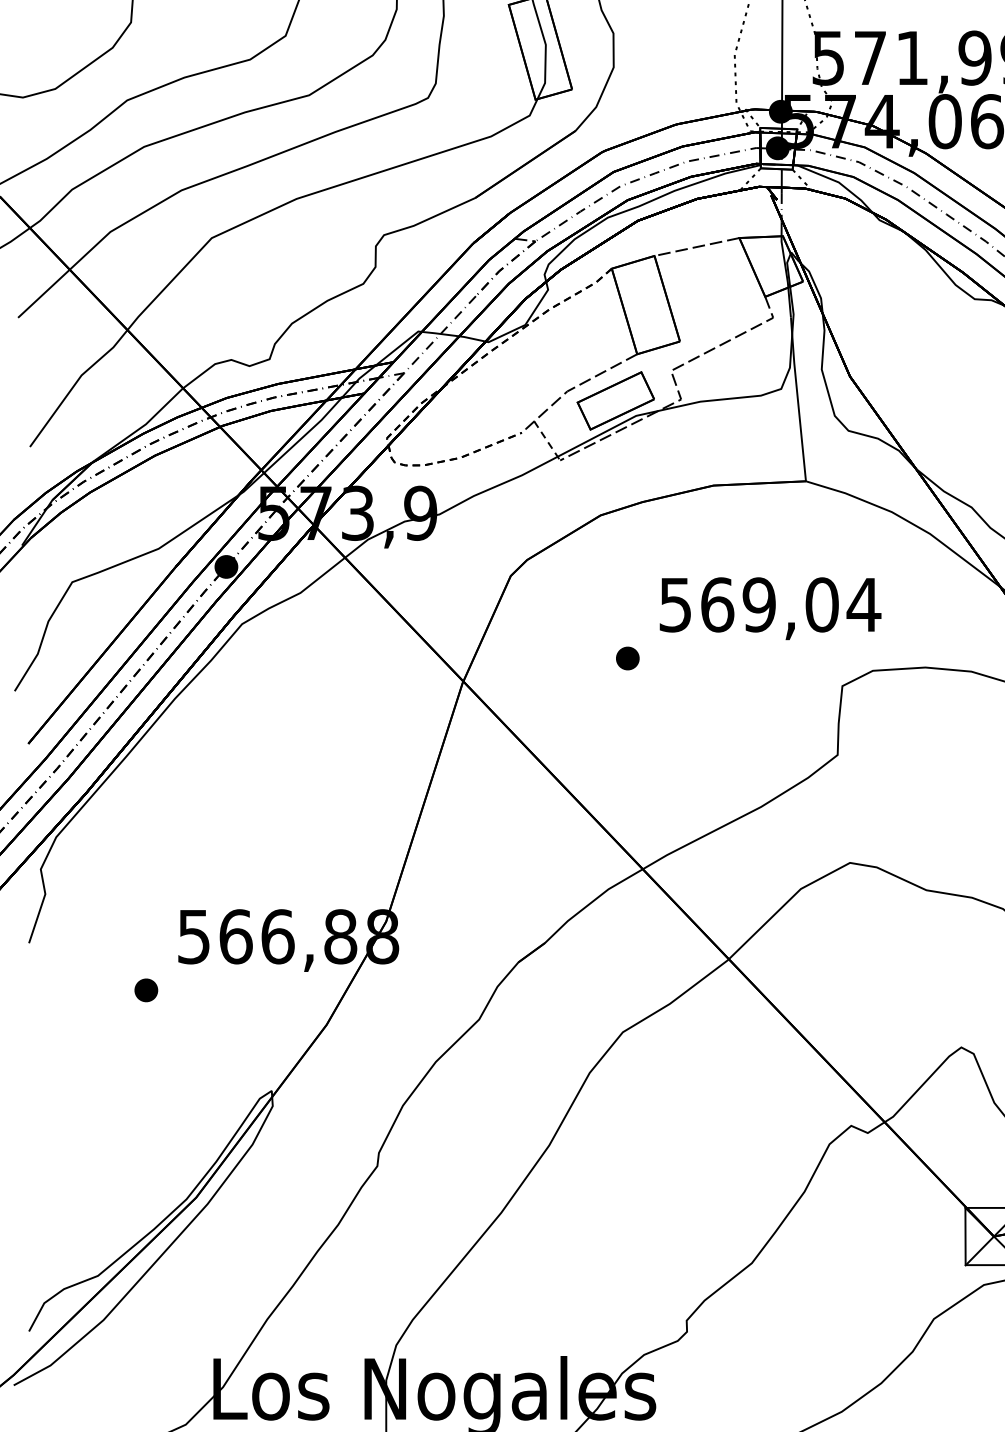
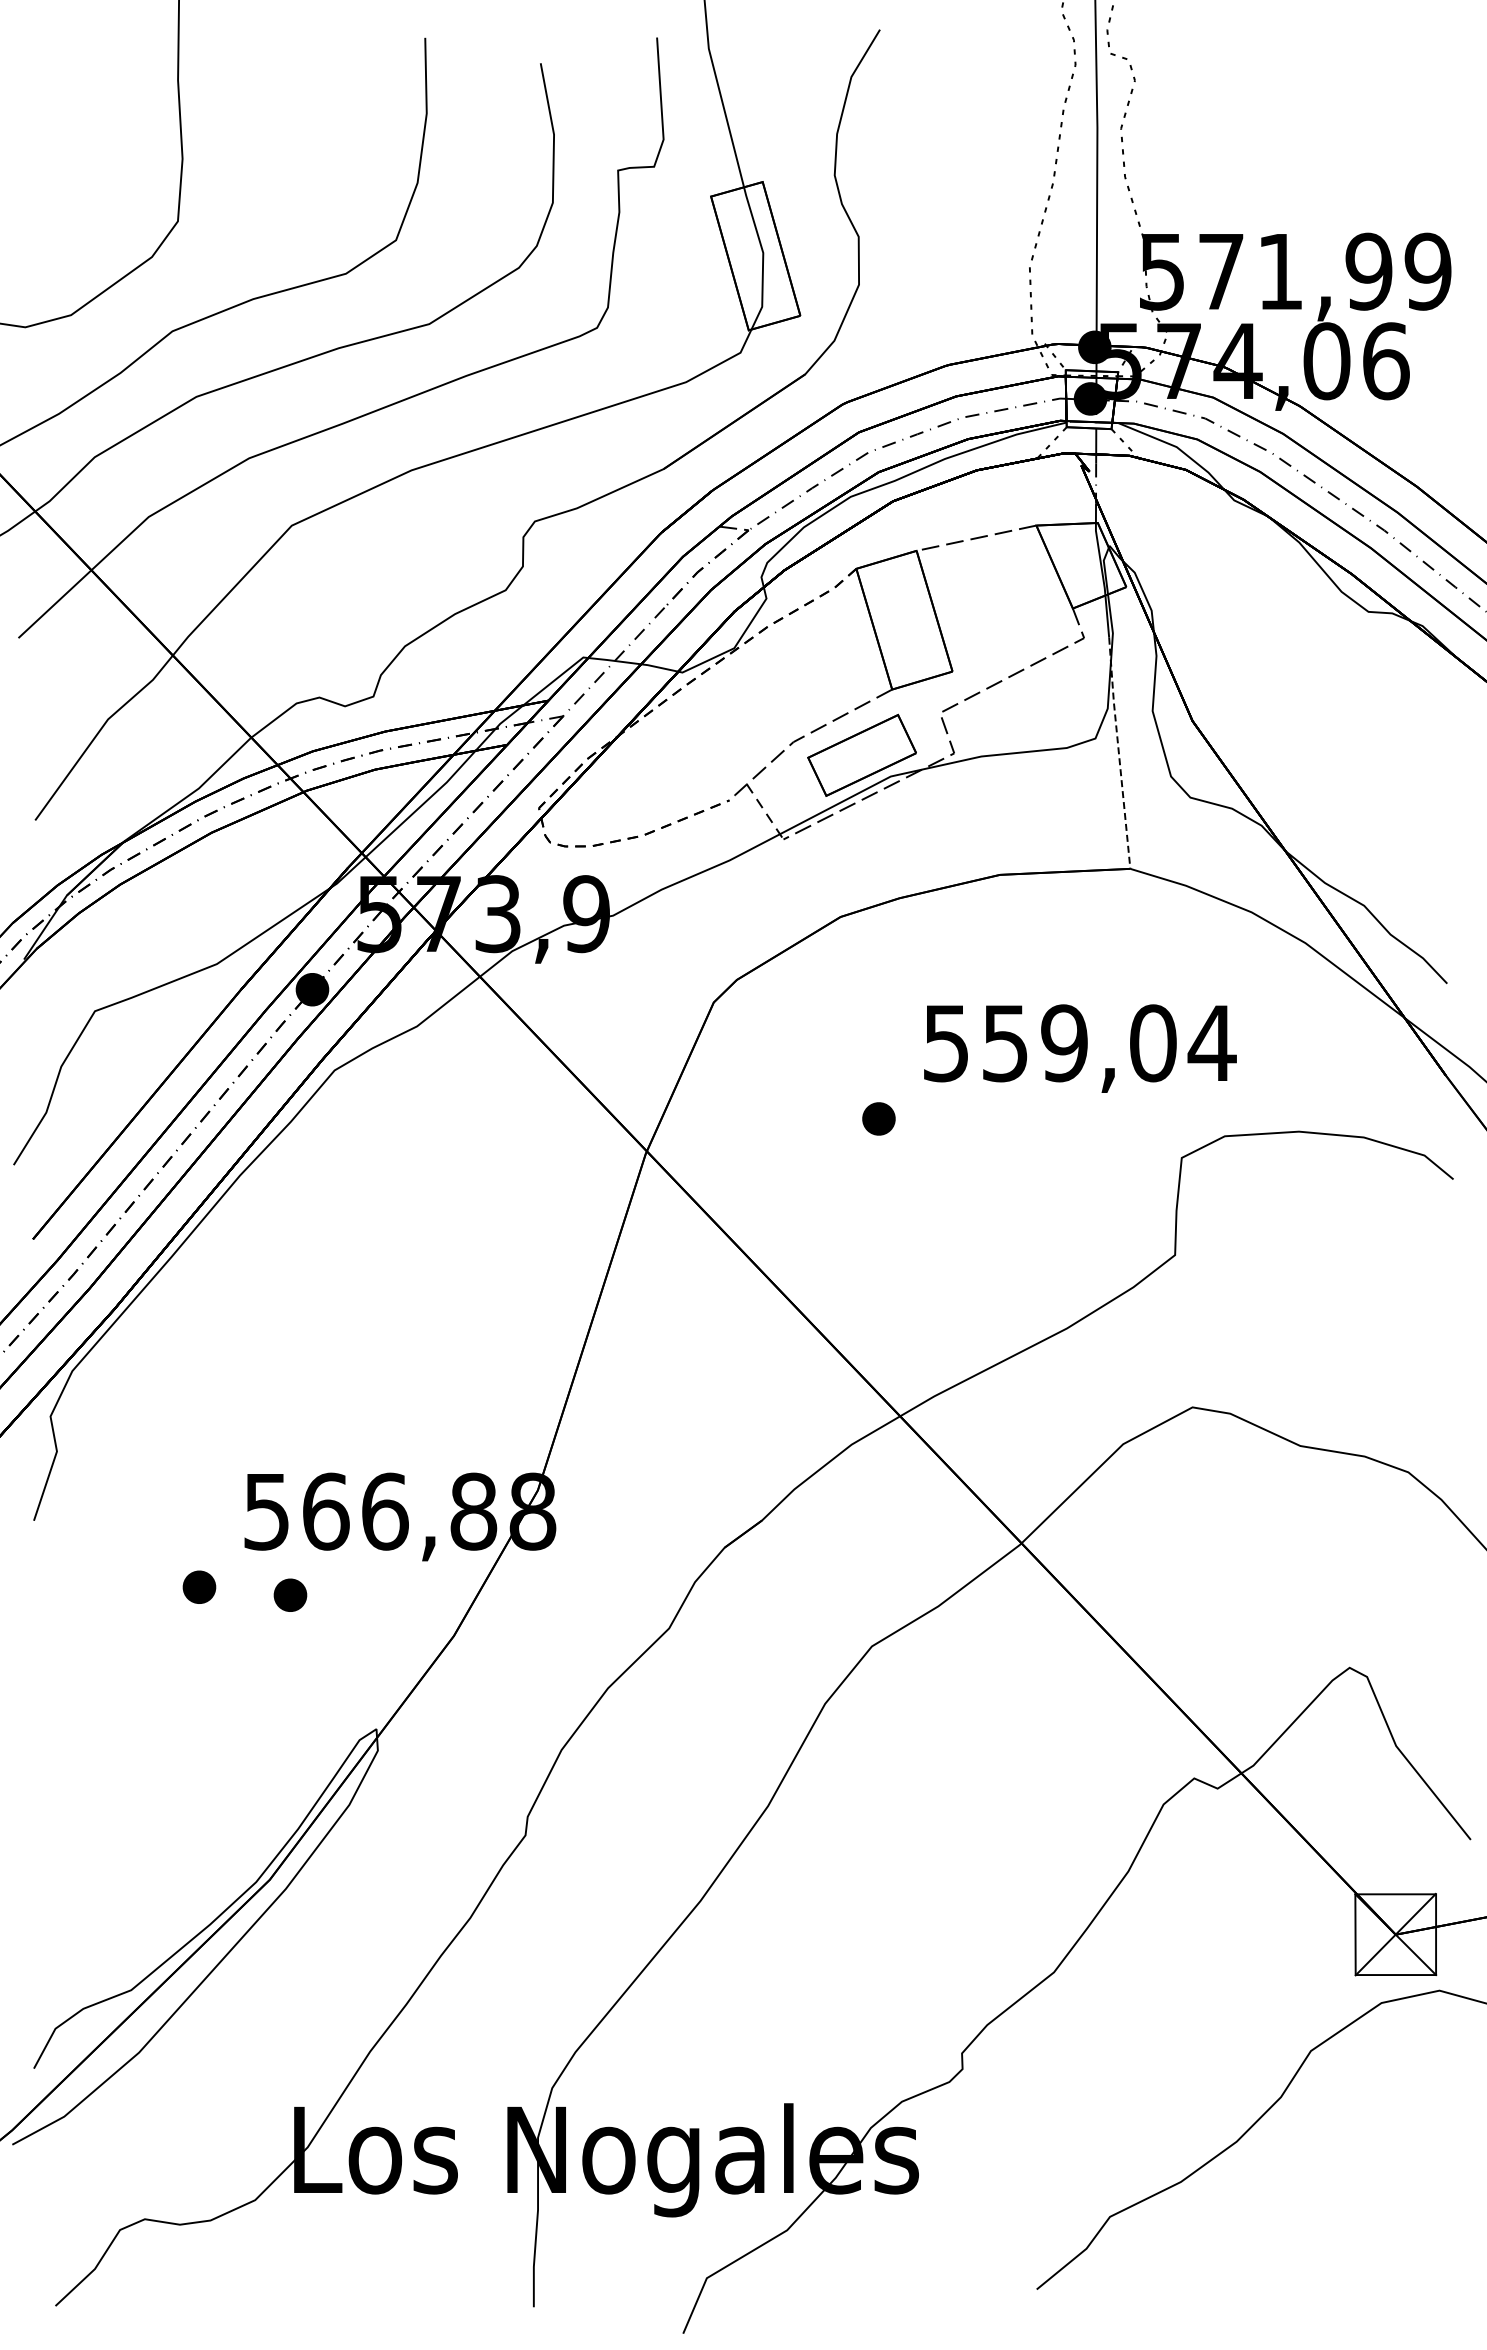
line: (797, 399) -> (1118, 753), solid -> dashed
text: (717, 605) -> (1005, 1043), 569,04 -> 559,04
part: (210, 995) -> (290, 1594), added

